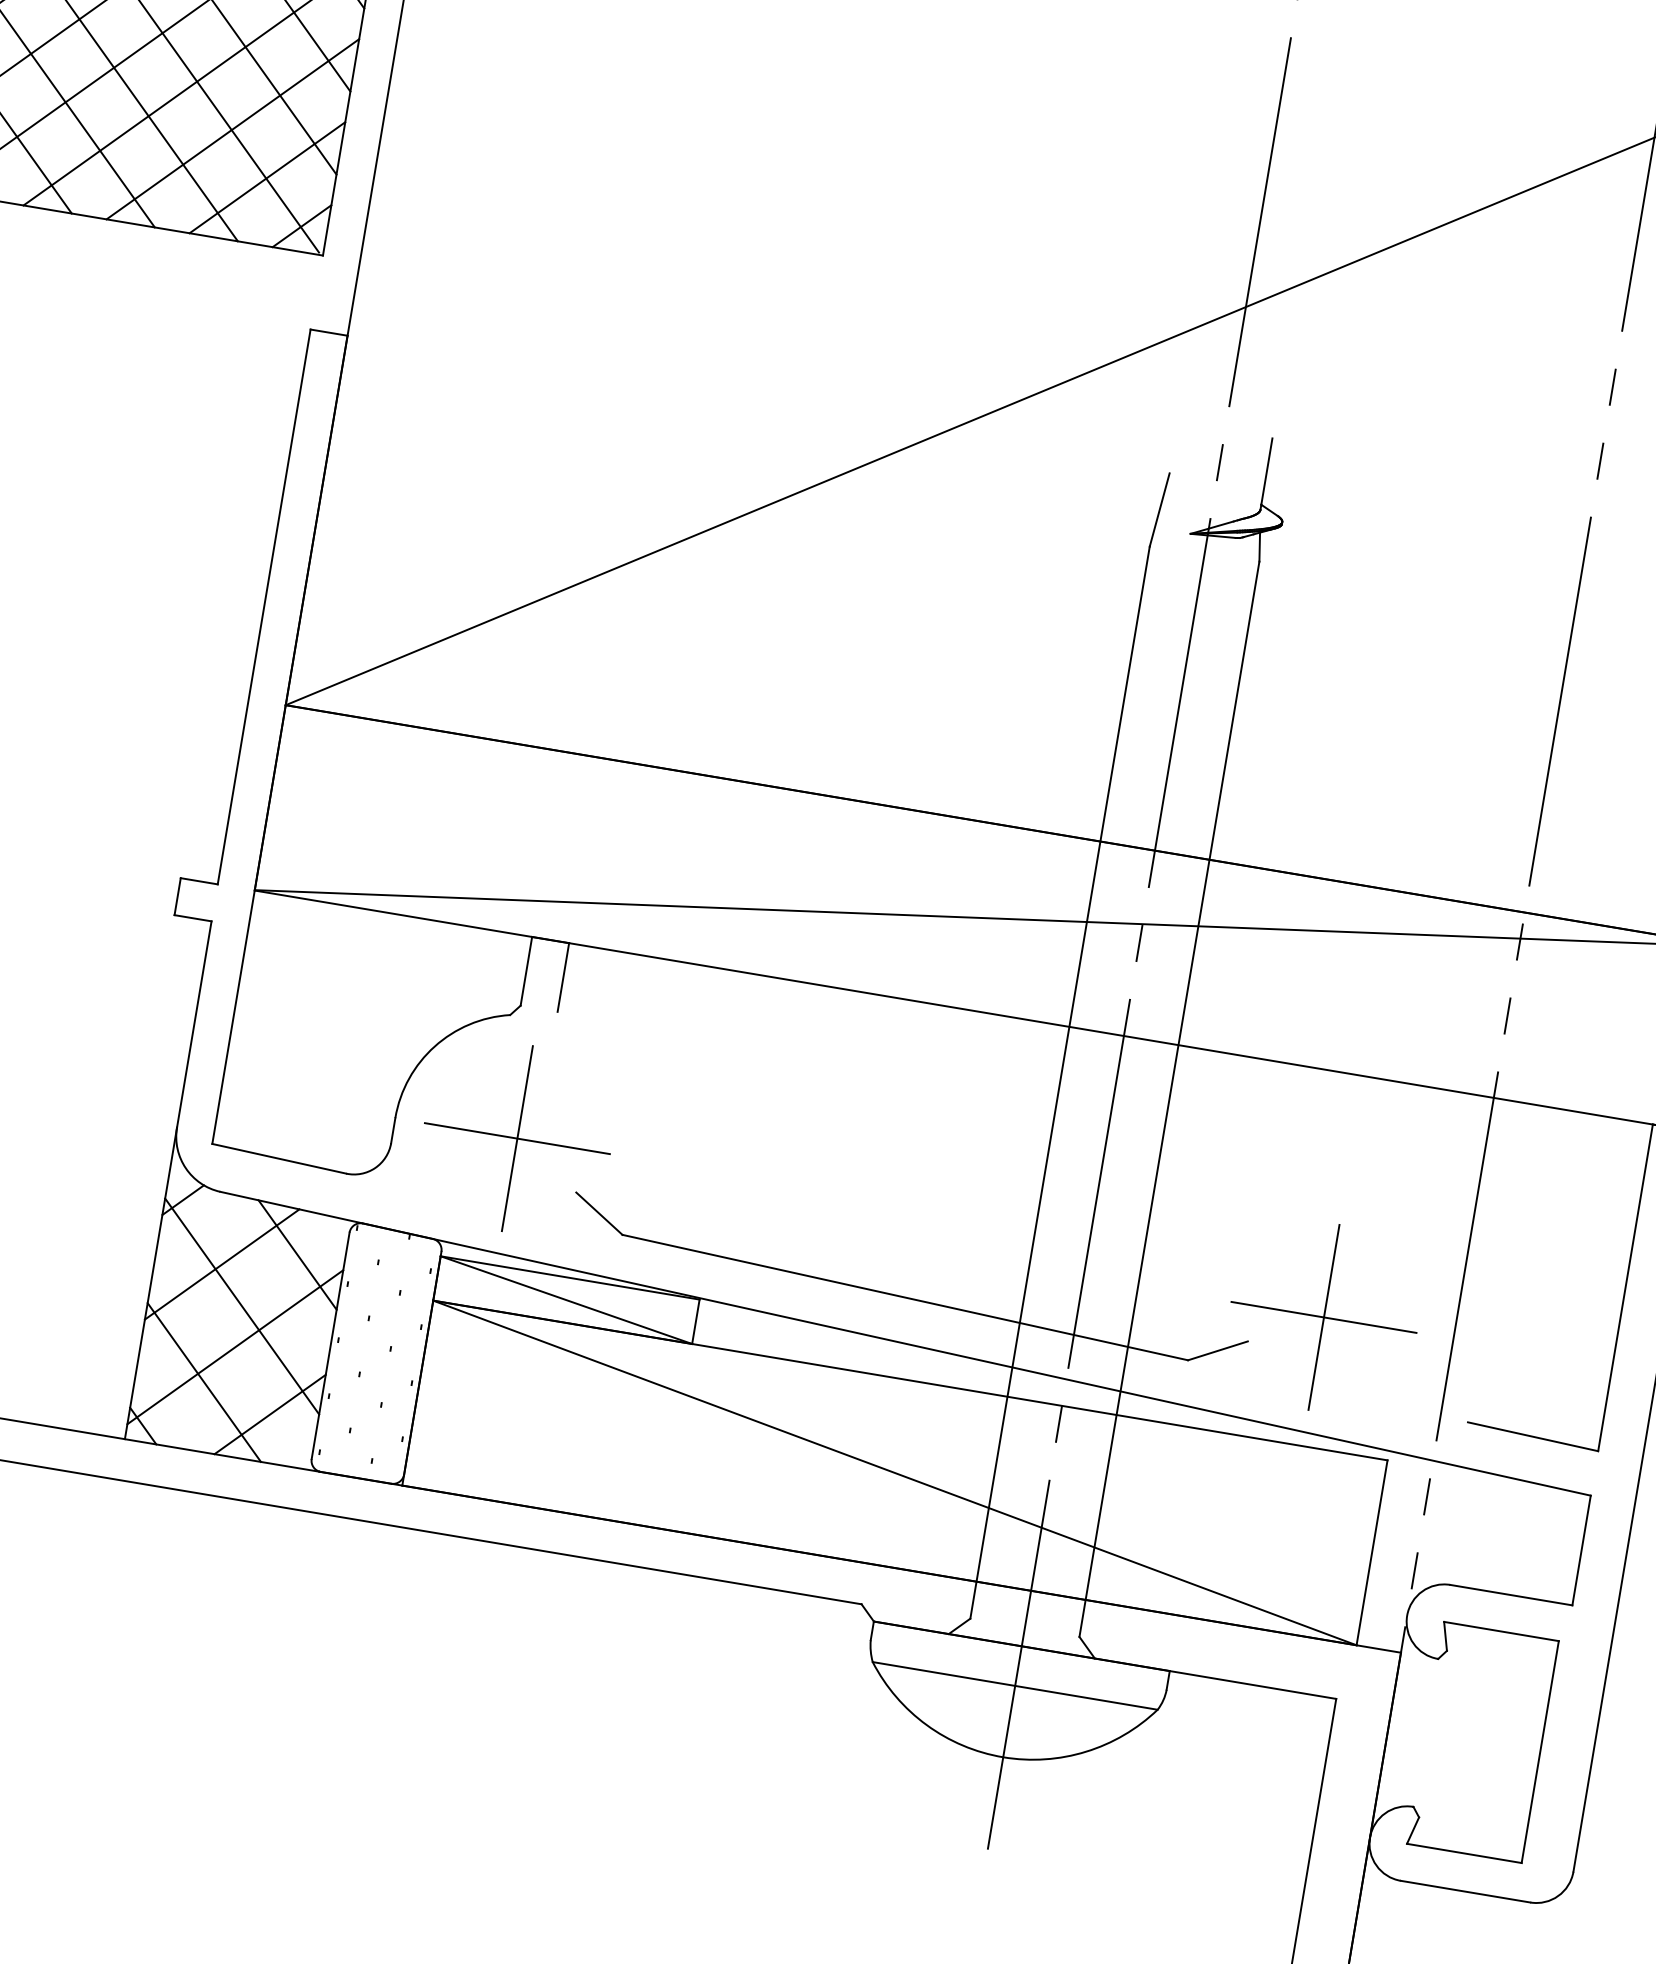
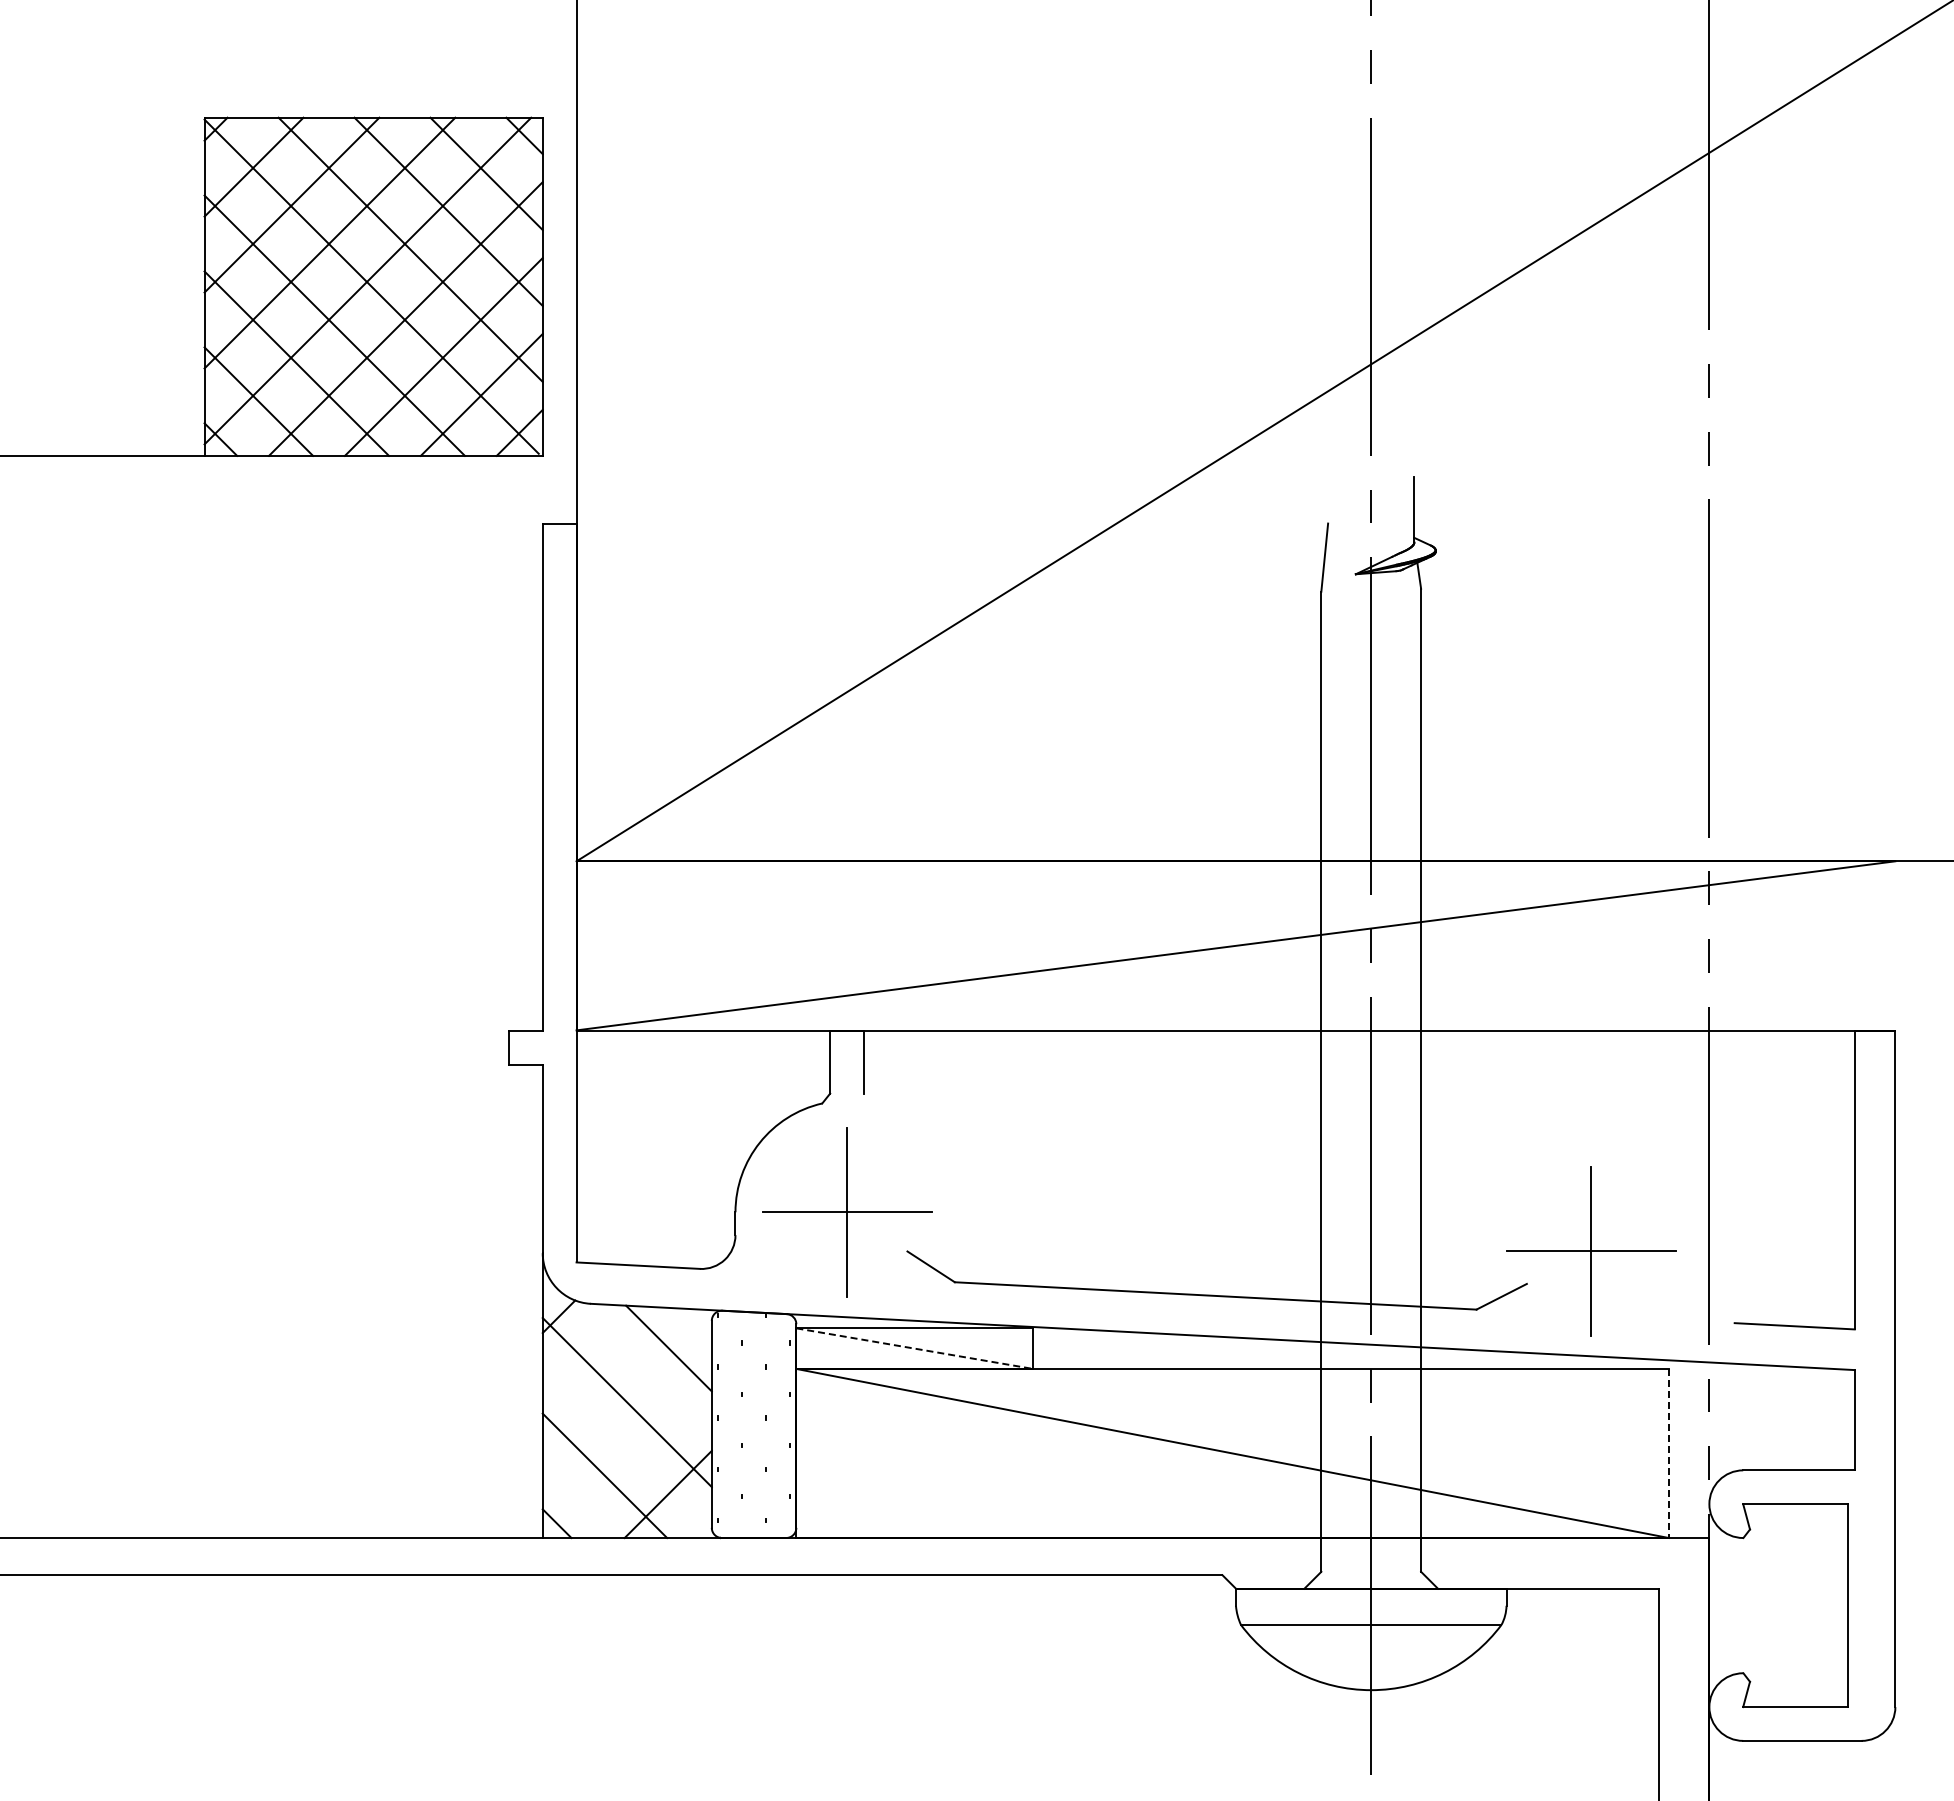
line: (221, 1263) -> (602, 1367), removed
line: (567, 1300) -> (915, 1348), solid -> dashed
line: (234, 1346) -> (626, 1439), removed
line: (1371, 1552) -> (1668, 1453), solid -> dashed

